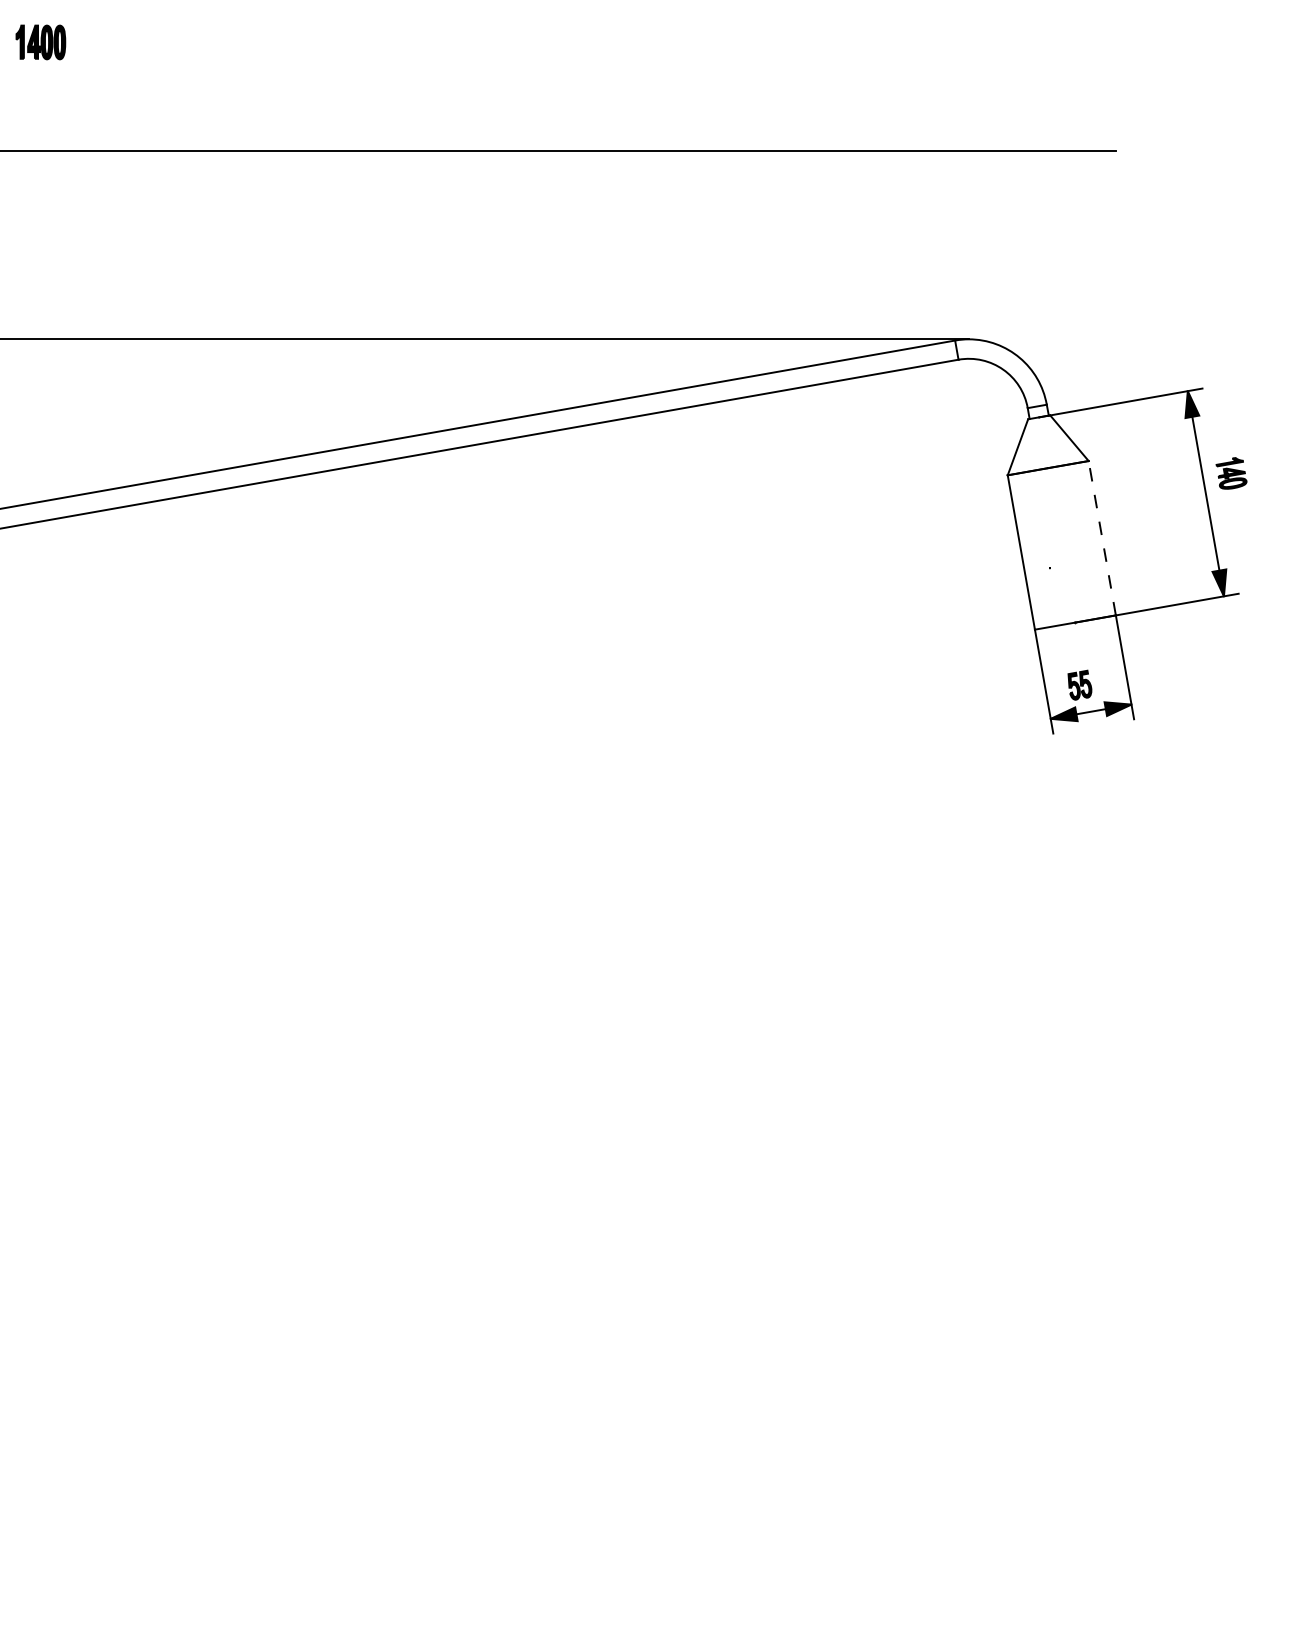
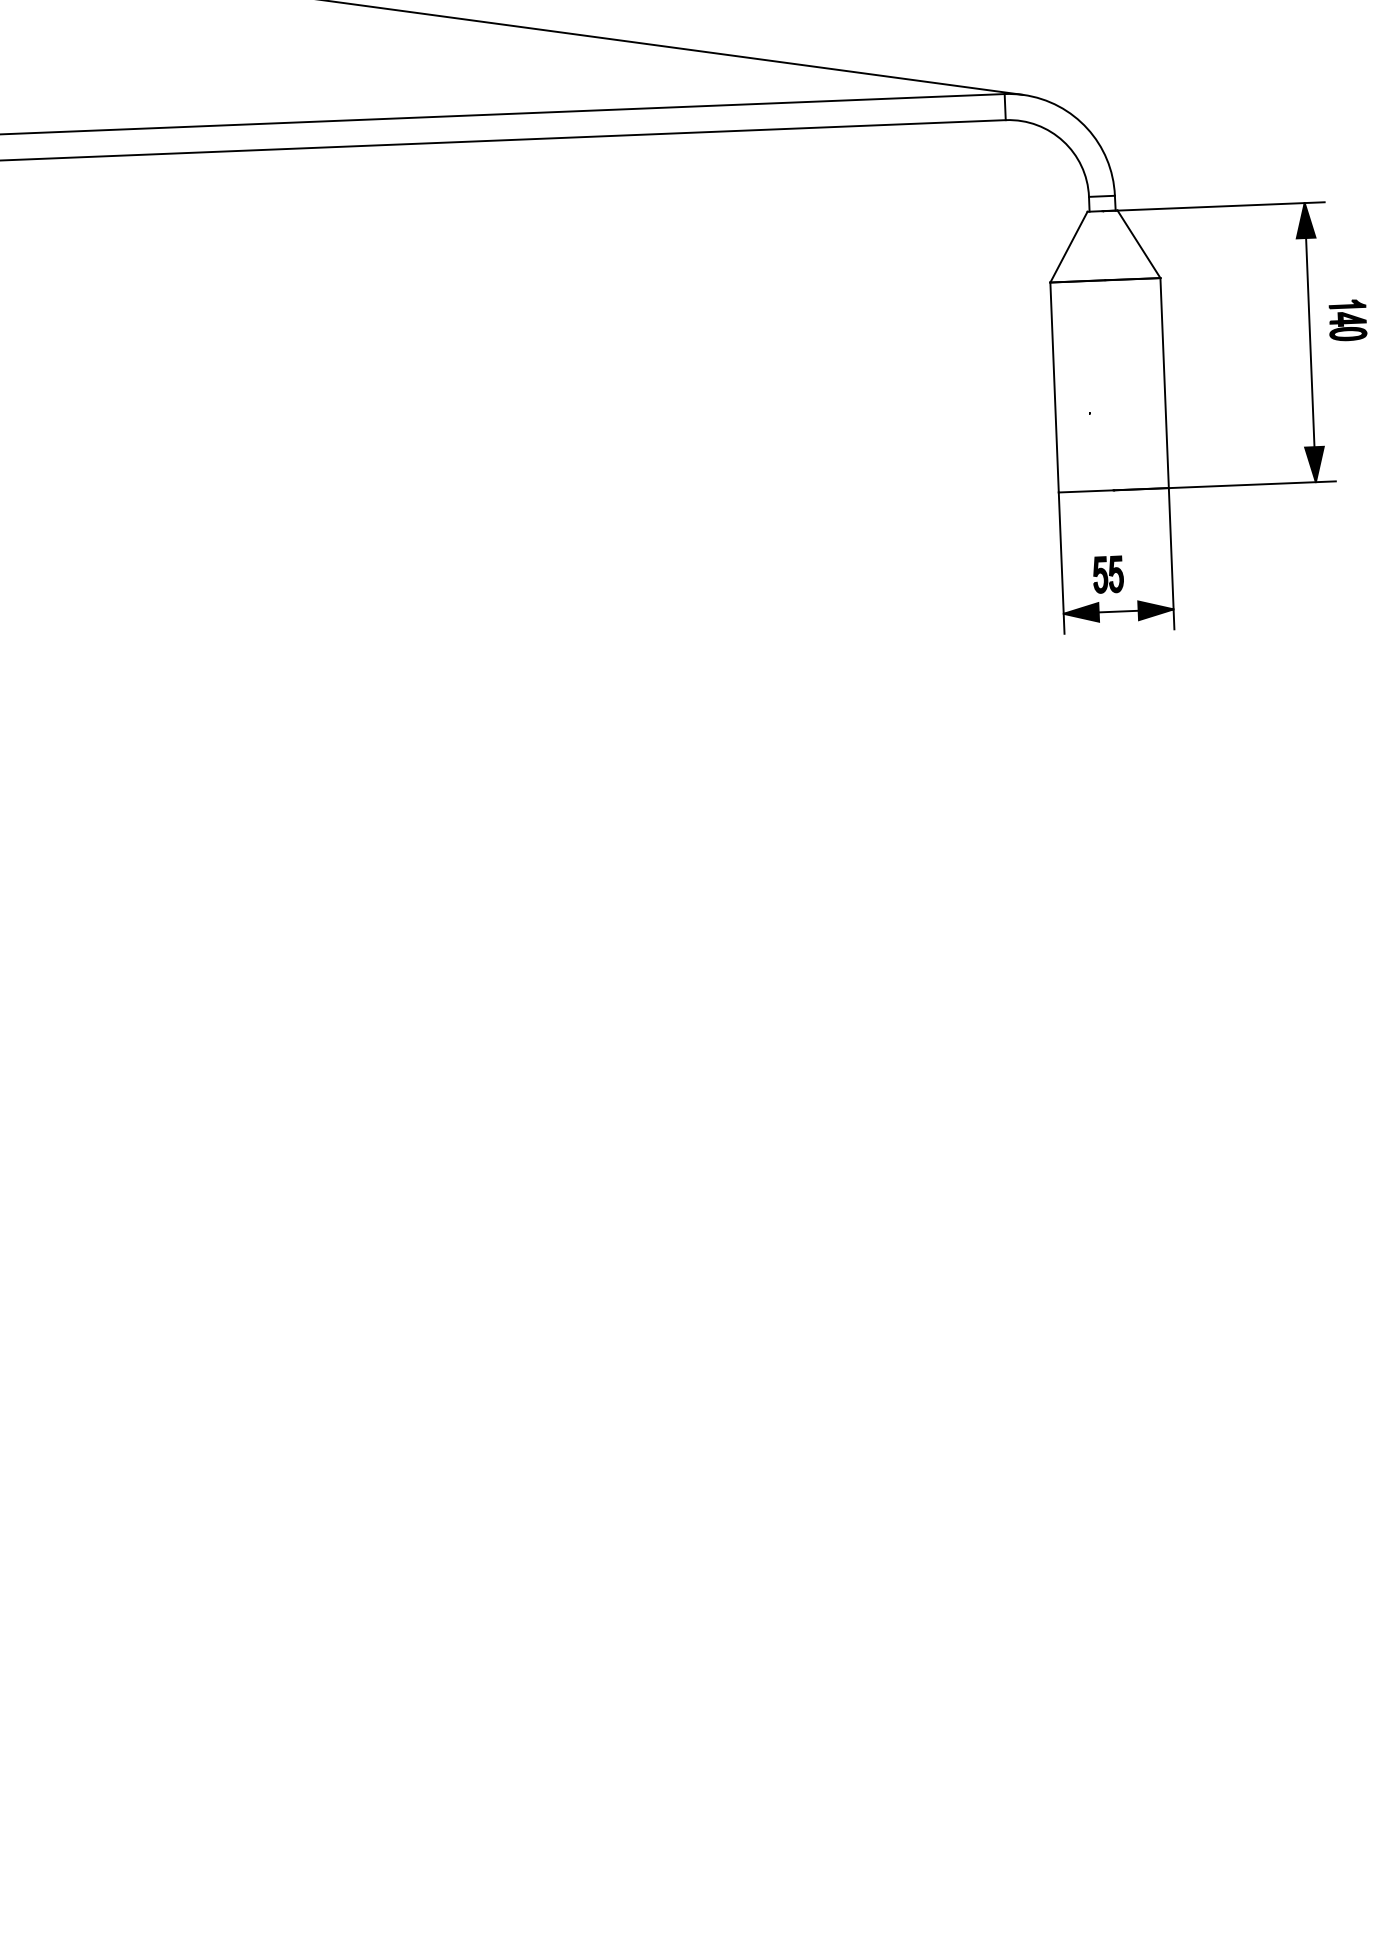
line: (1102, 537) -> (1165, 382), dashed -> solid

